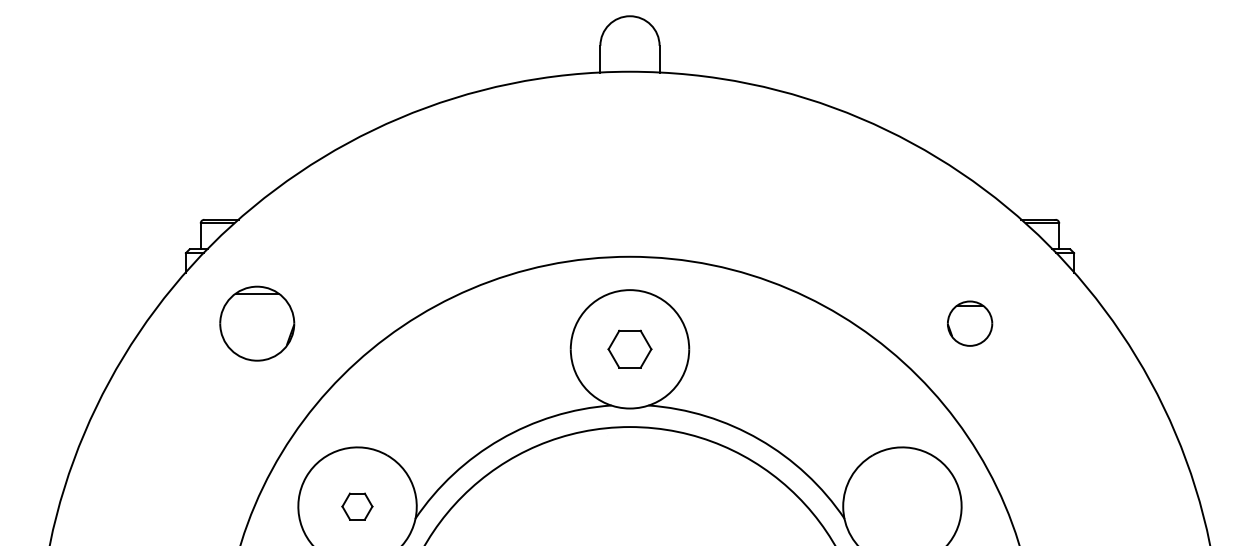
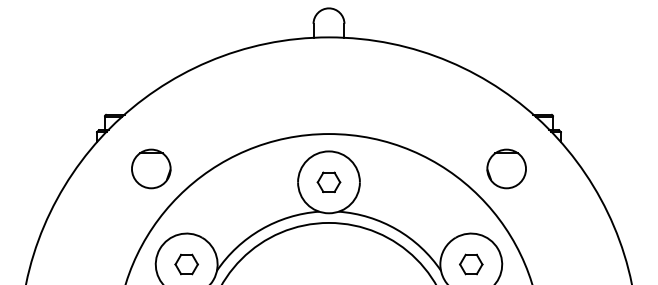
part: (257, 322) -> (151, 168), moved
part: (969, 322) -> (506, 168), size x1.67
part: (357, 506) -> (186, 264), size x1.43
part: (902, 506) -> (471, 264), added

